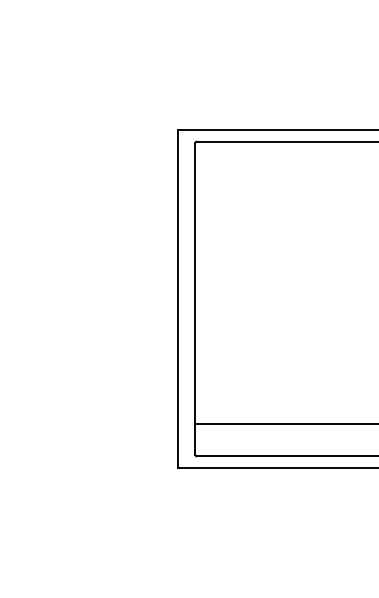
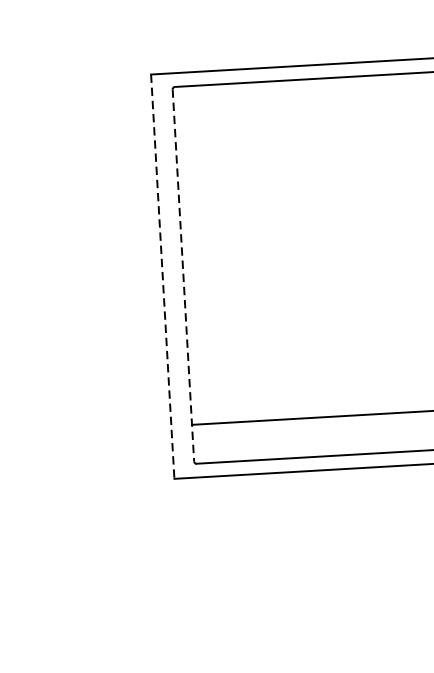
line: (177, 298) -> (162, 276), solid -> dashed
line: (195, 299) -> (183, 276), solid -> dashed

